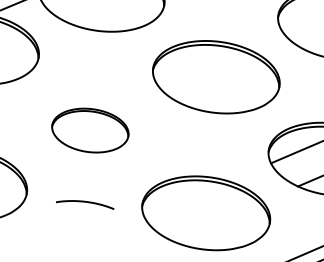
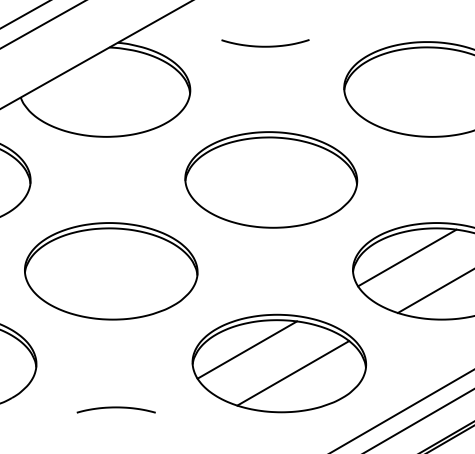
part: (90, 130) -> (111, 271), size x1.67
line: (183, 200) -> (247, 349), added
curve: (84, 202) -> (115, 408), moved
line: (215, 221) -> (293, 373), added

